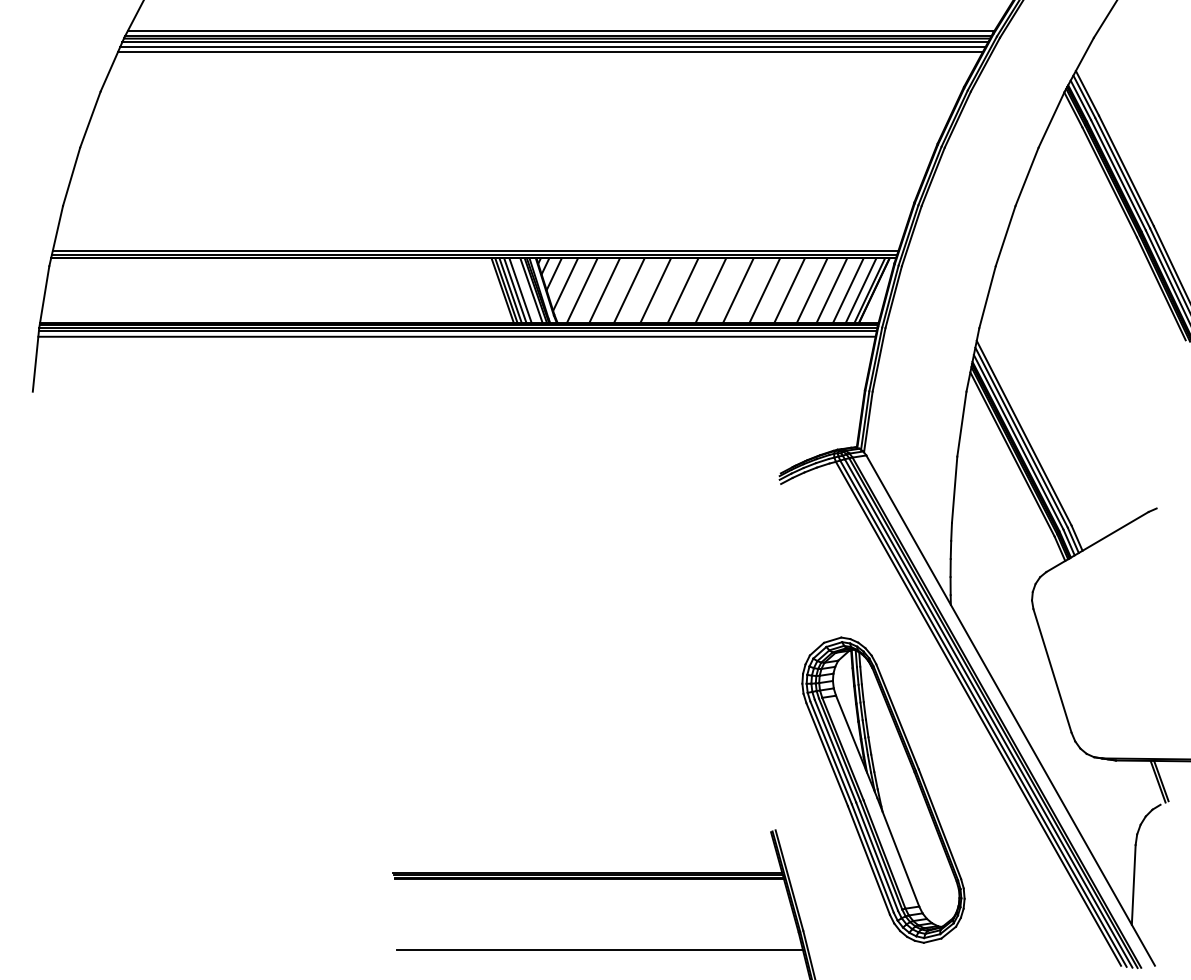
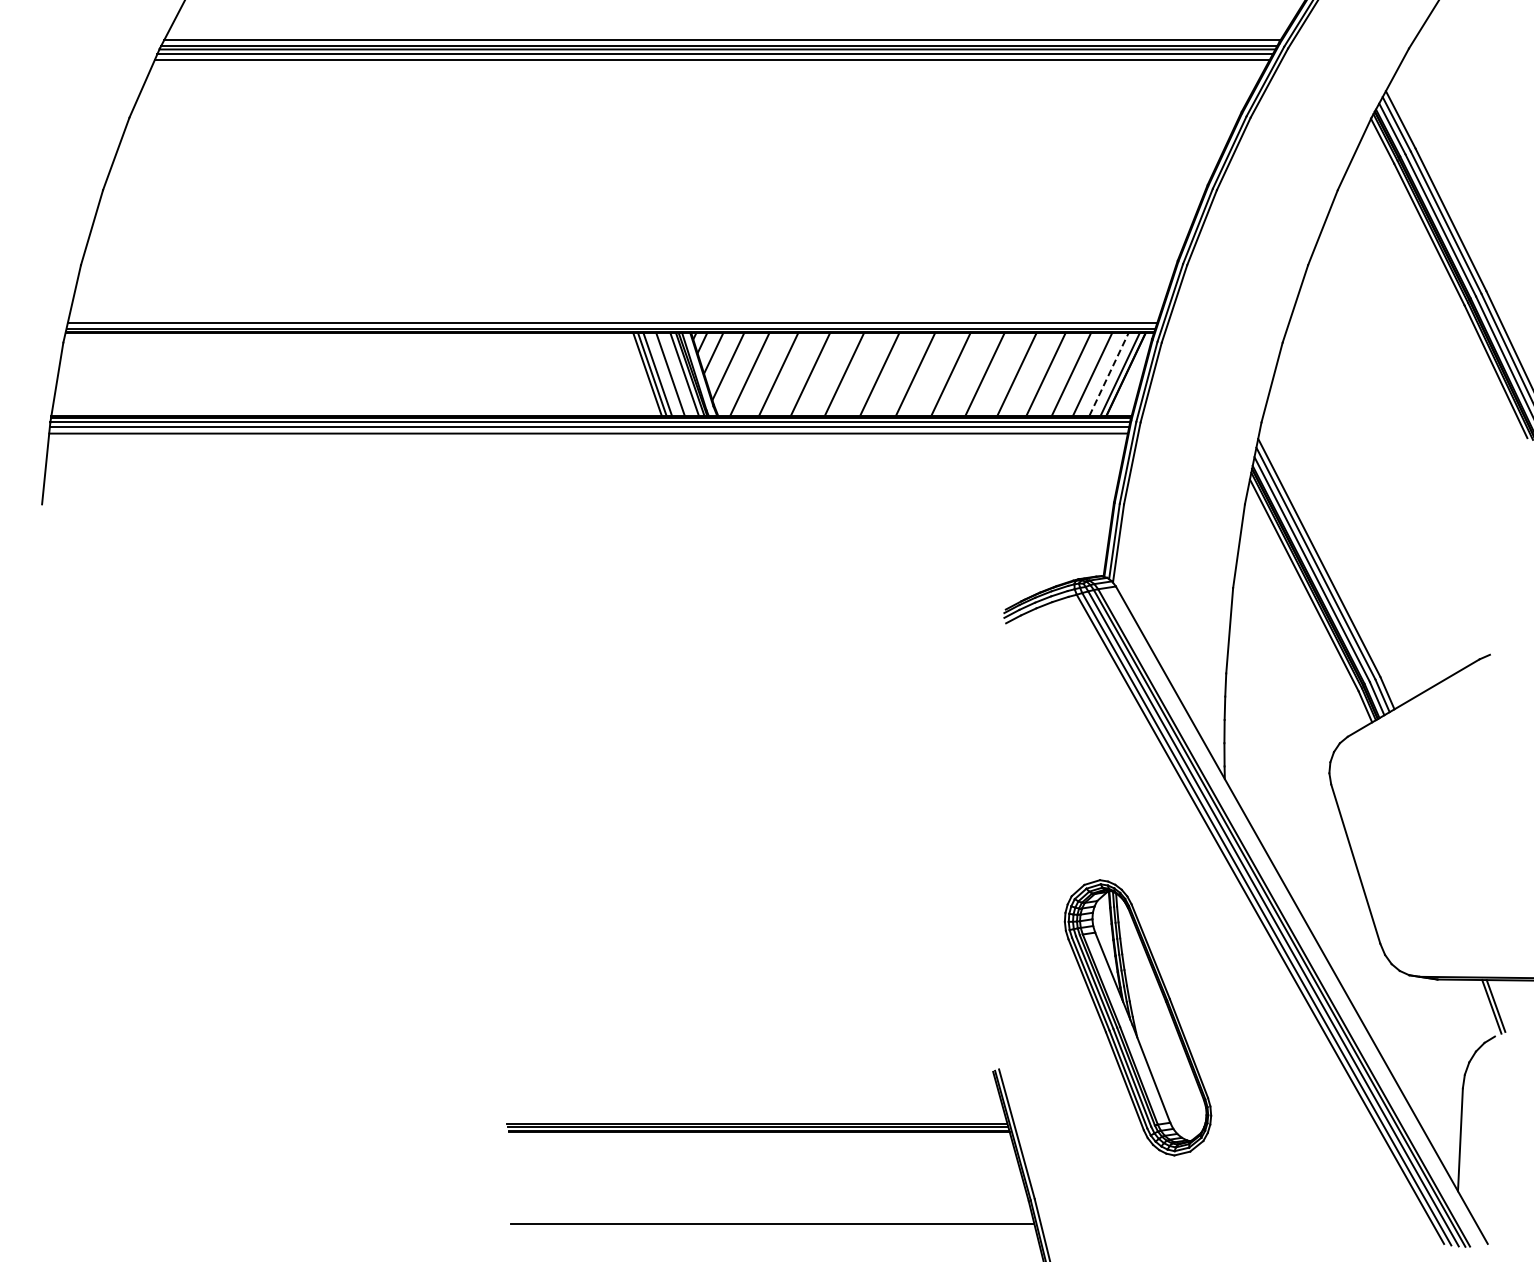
line: (550, 51) -> (709, 66), removed
line: (515, 290) -> (663, 373), removed
line: (861, 290) -> (1109, 374), solid -> dashed
part: (883, 790) -> (1137, 1017), size x0.7

